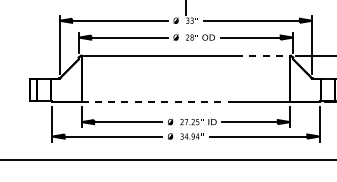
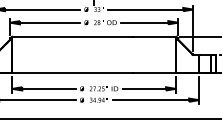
line: (263, 55) -> (154, 36), dashed -> solid
line: (159, 101) -> (73, 72), dashed -> solid

